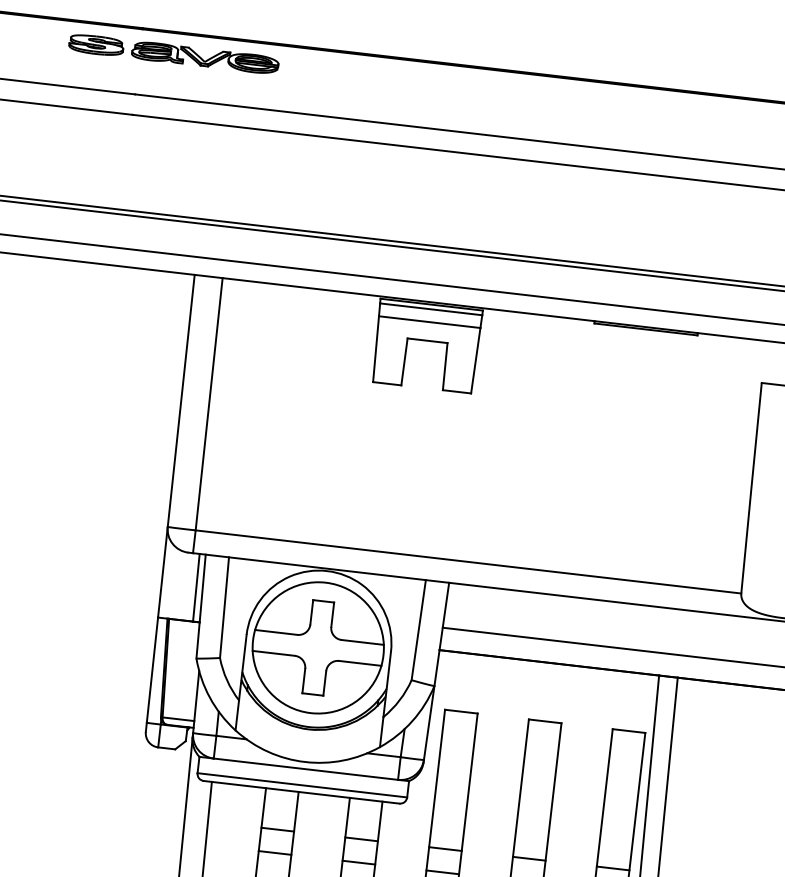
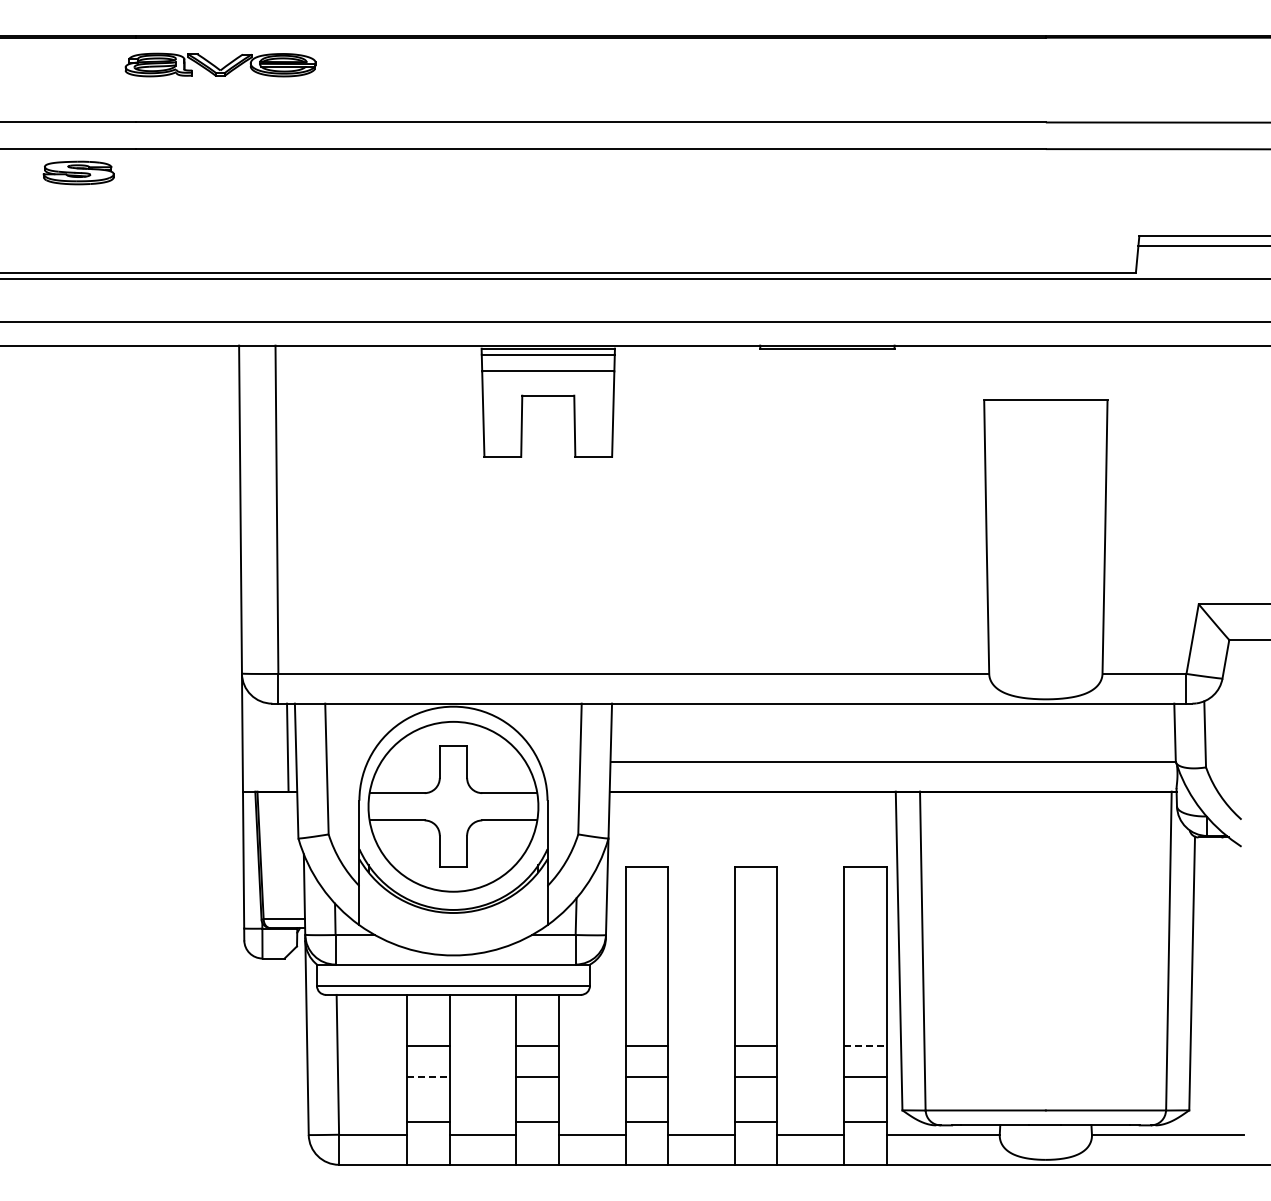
part: (96, 44) -> (78, 172), moved
line: (275, 852) -> (428, 1076), solid -> dashed
line: (613, 868) -> (865, 1046), solid -> dashed

